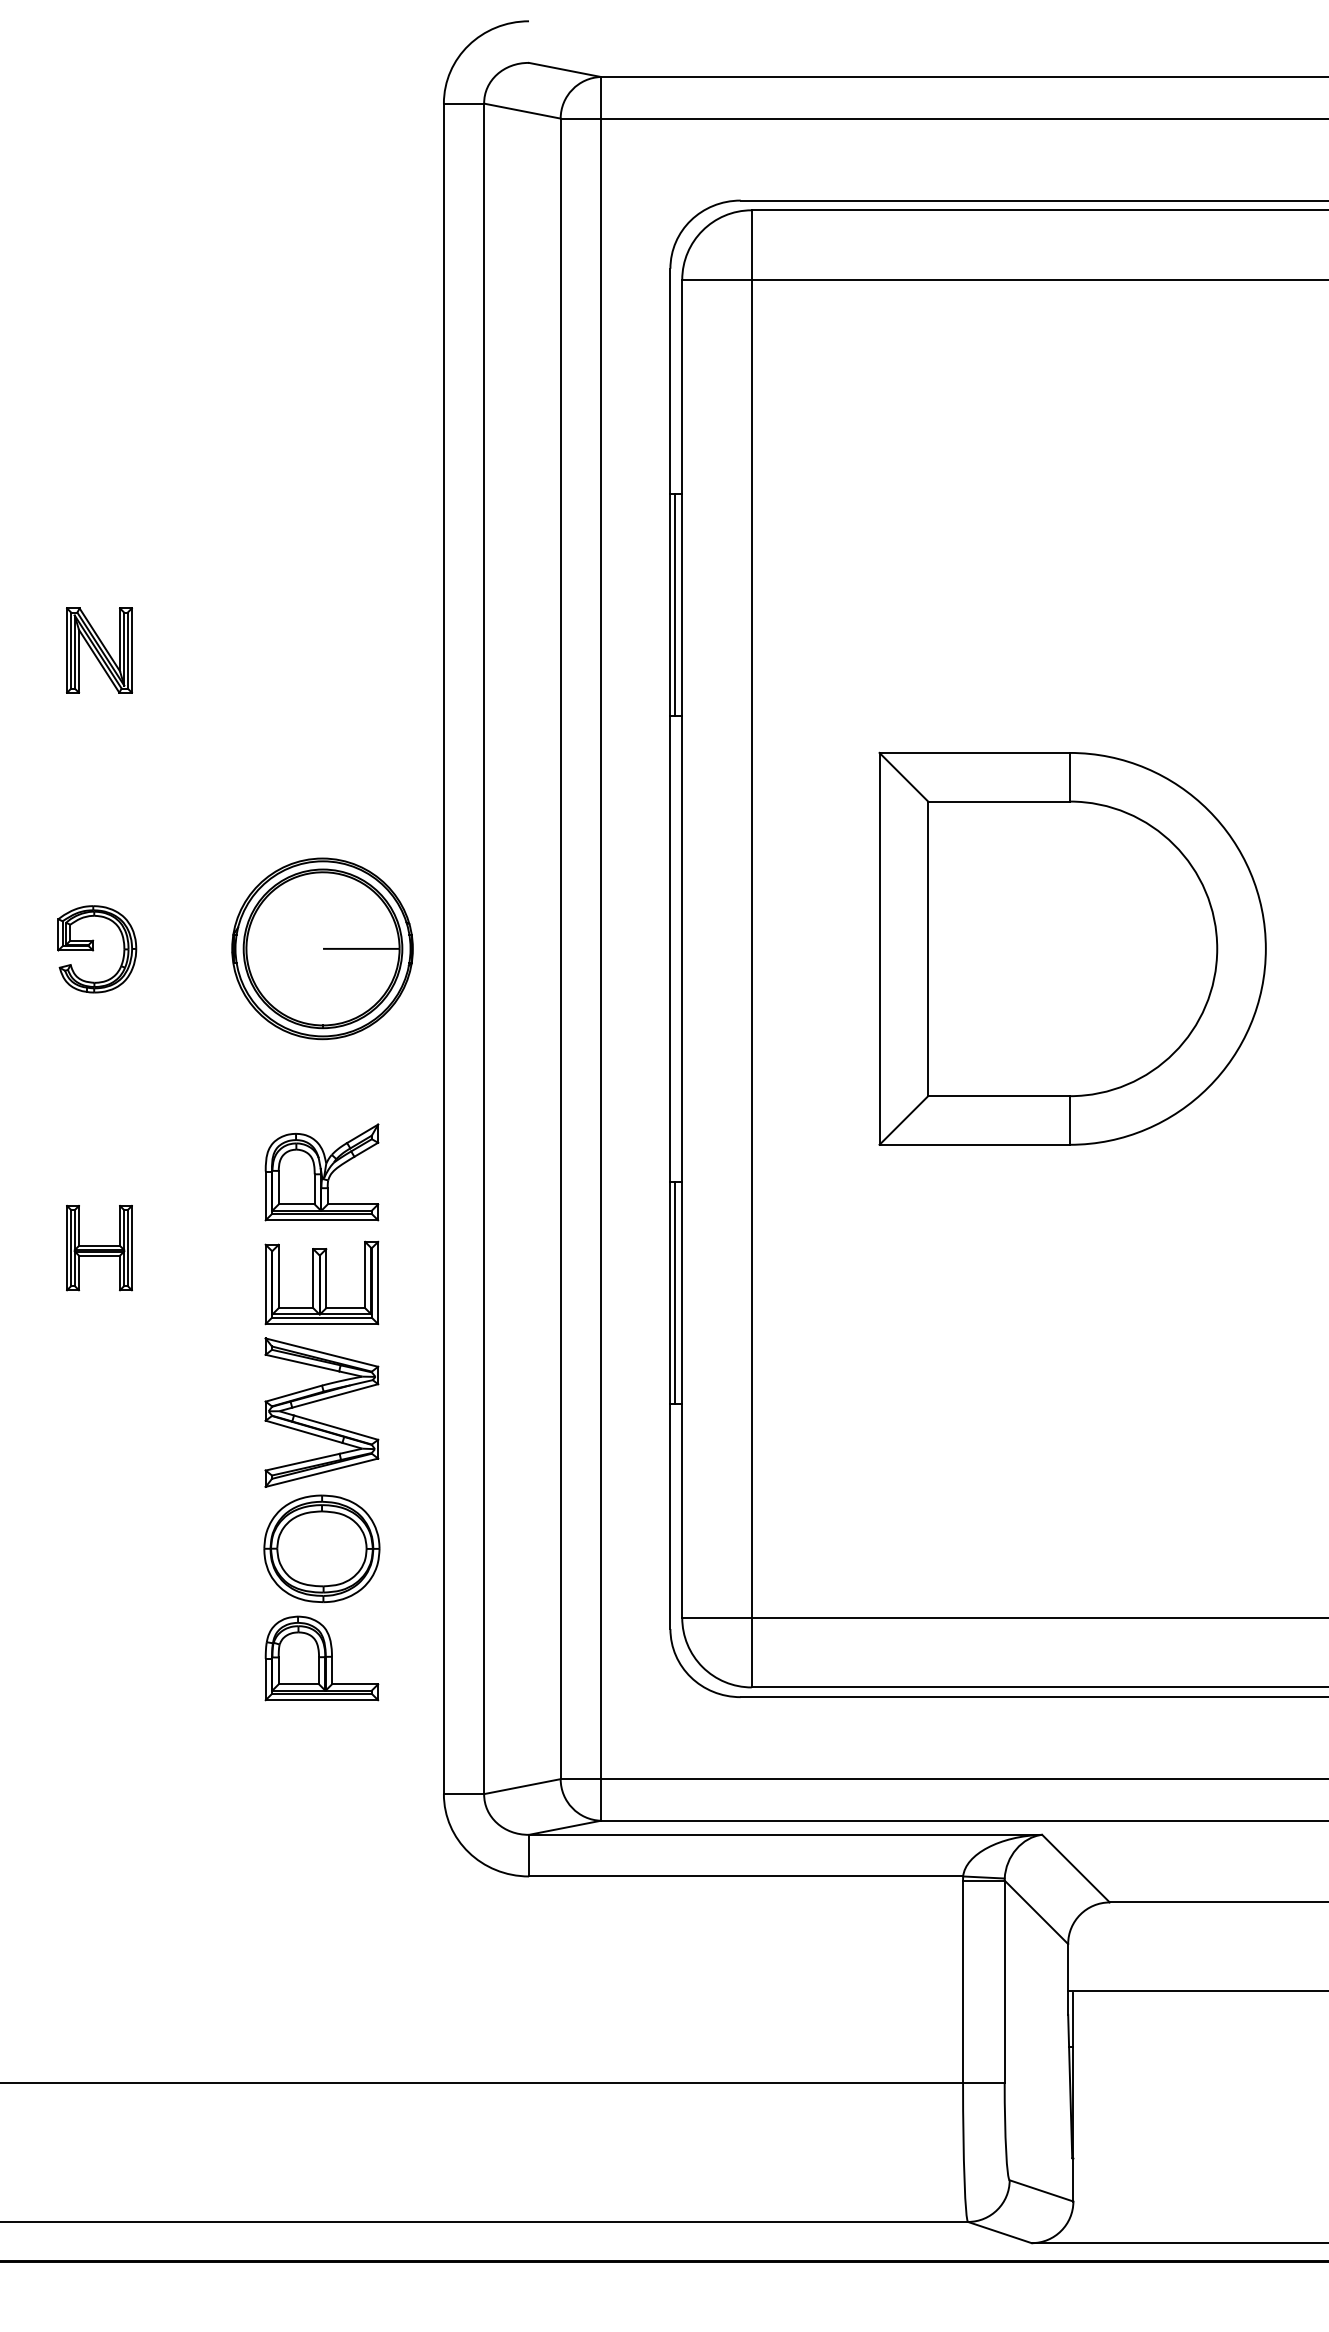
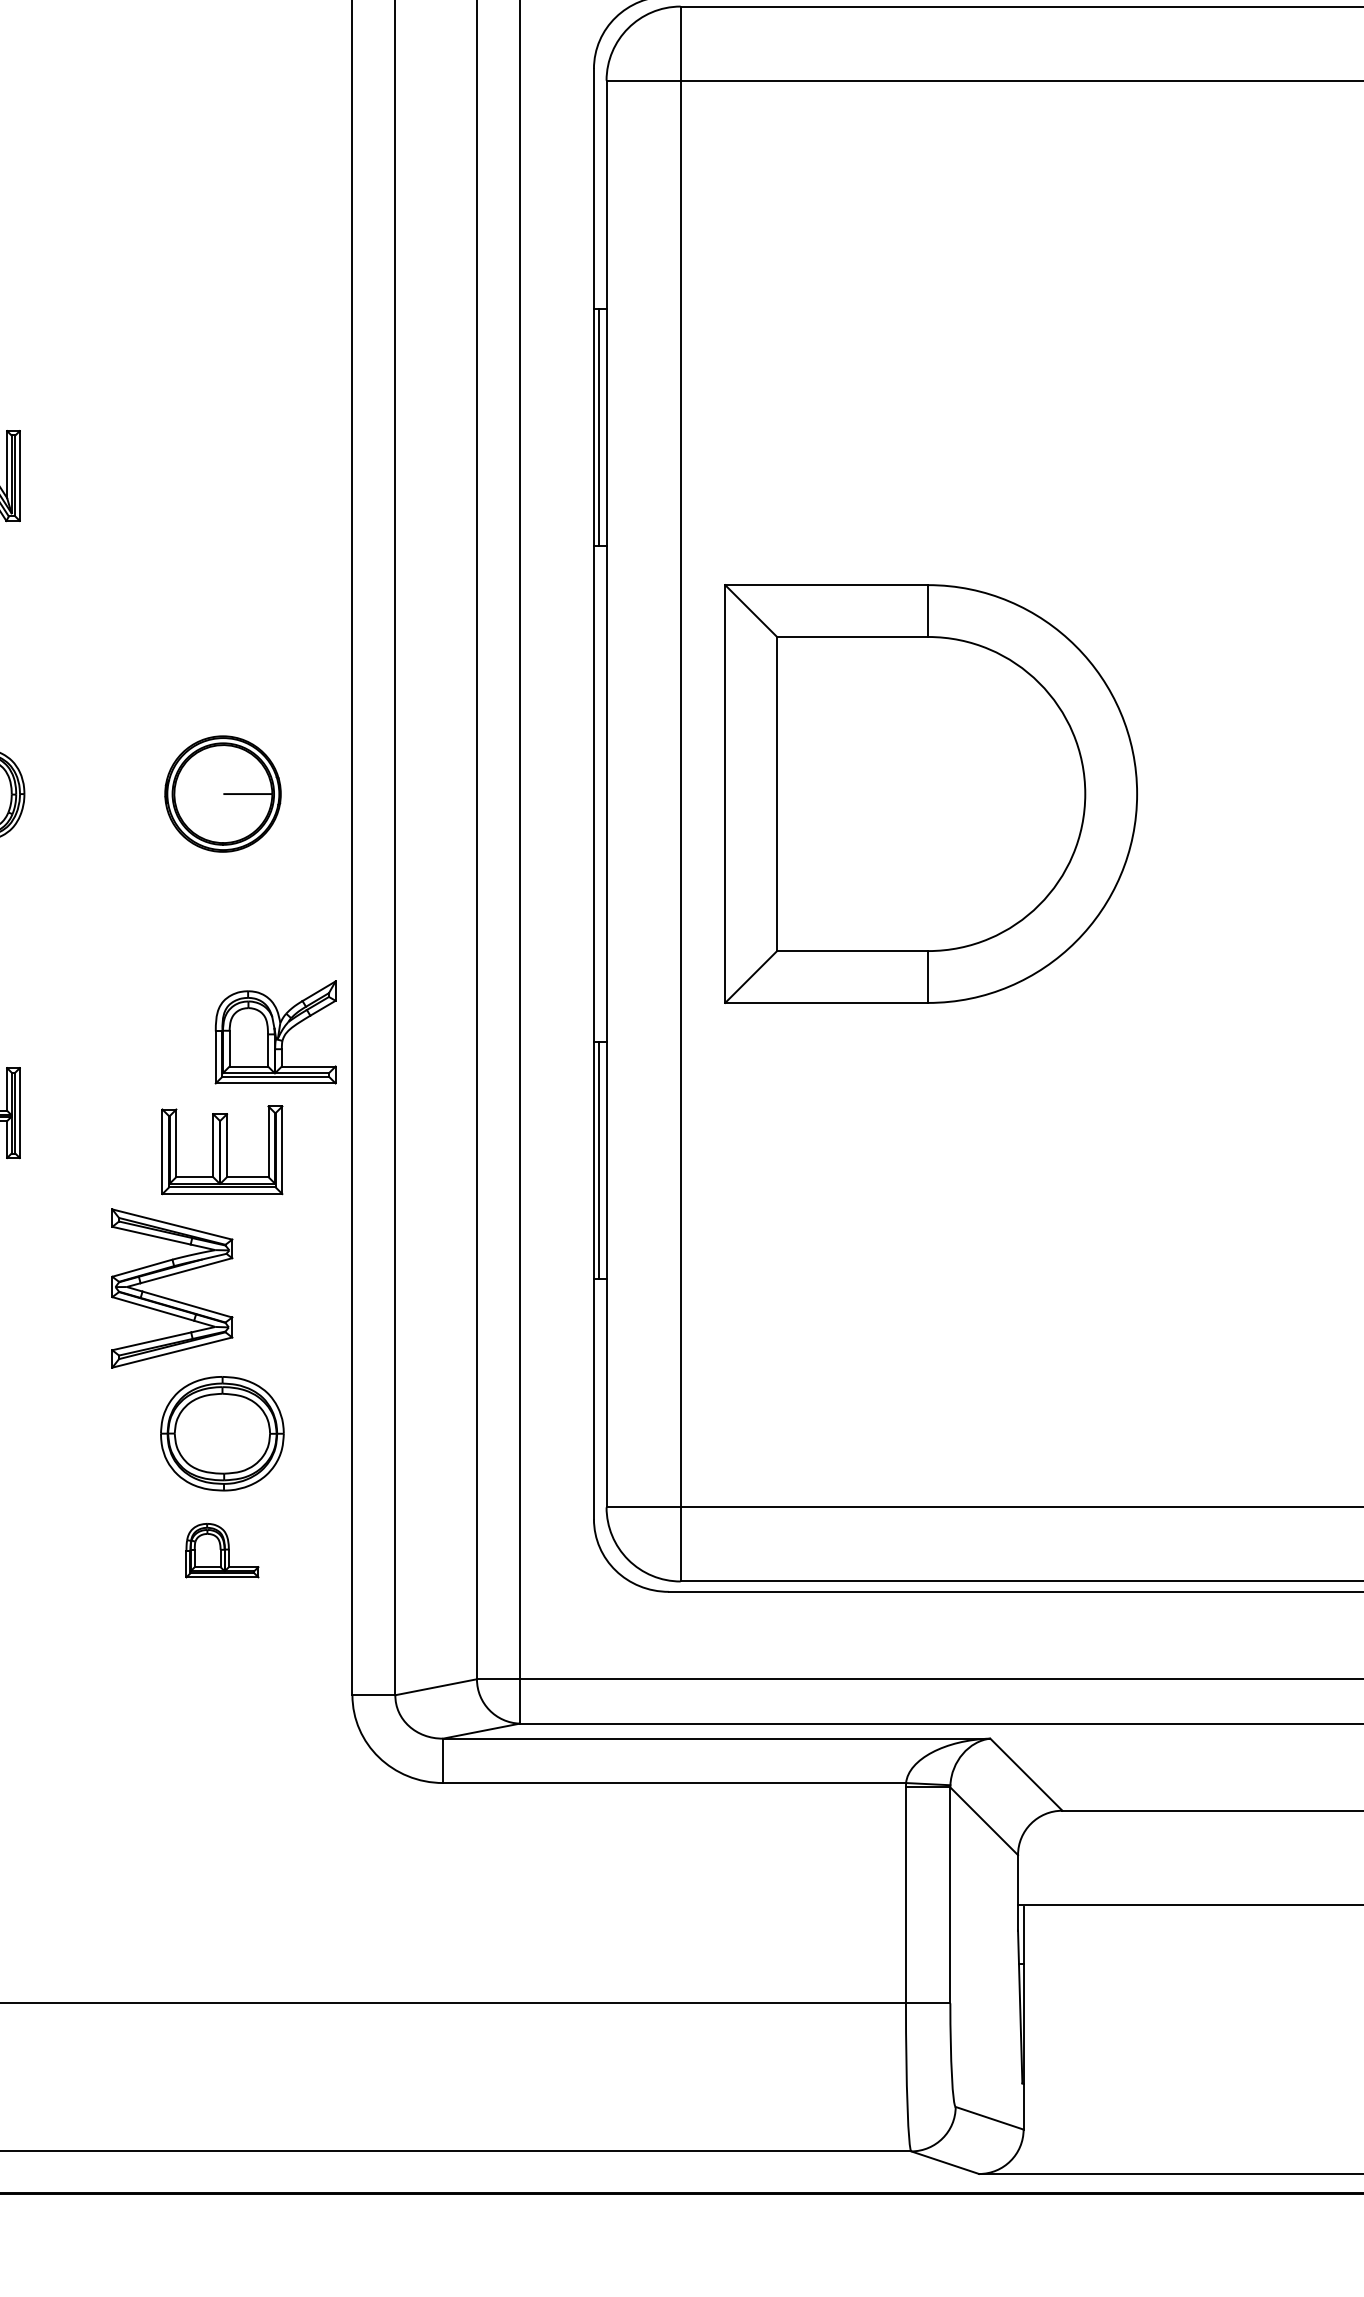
part: (322, 948) -> (223, 793), size x0.6
part: (1072, 948) -> (930, 793), moved
part: (321, 1172) -> (275, 1032), moved
part: (319, 1421) -> (169, 1297), moved
part: (321, 1658) -> (221, 1550), size x0.6

